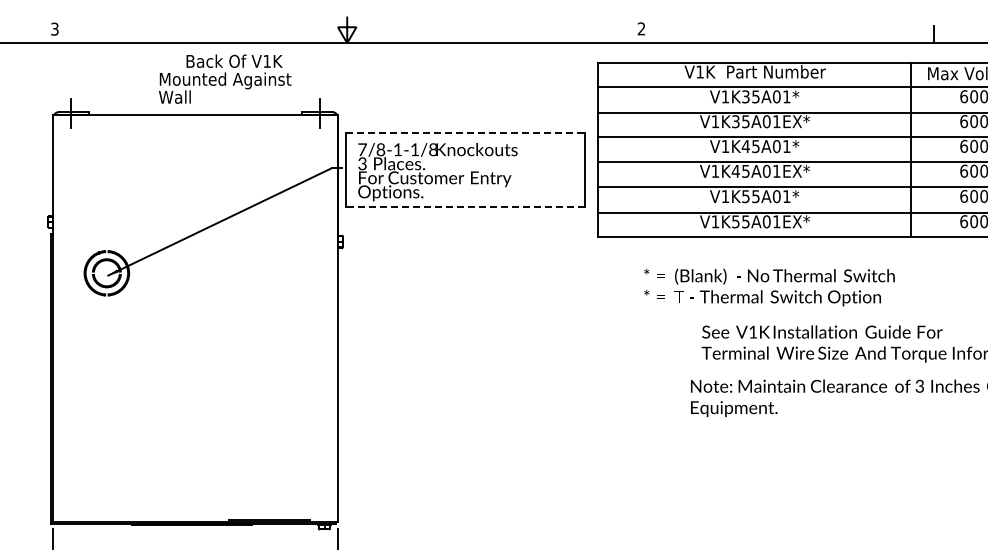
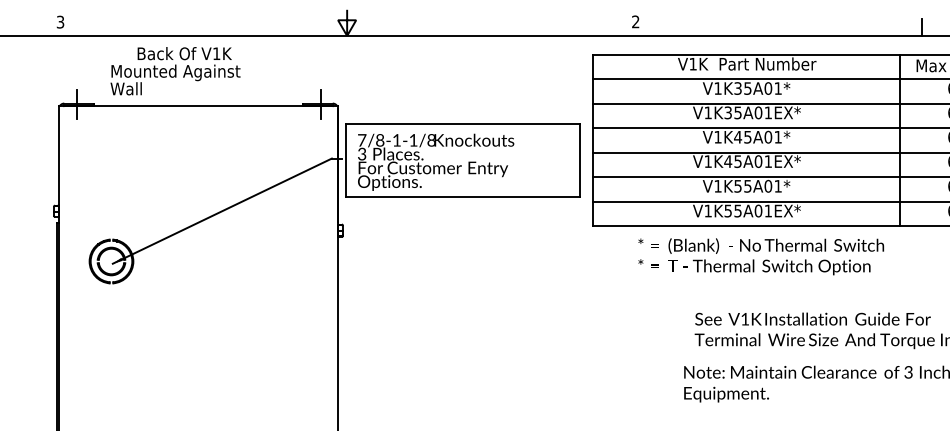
text: (225, 78) -> (175, 70), moved
line: (465, 133) -> (463, 124), dashed -> solid
line: (465, 207) -> (463, 197), dashed -> solid
text: (769, 287) -> (761, 256), moved

